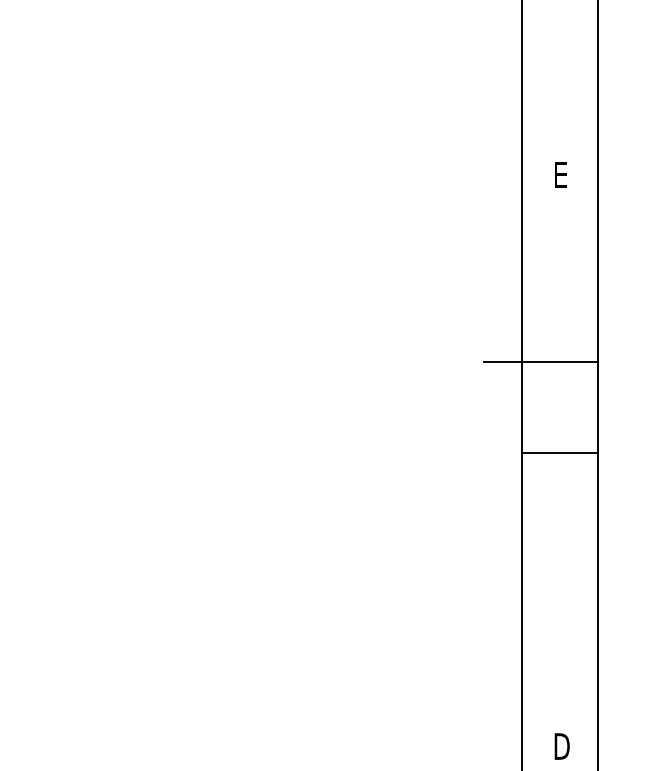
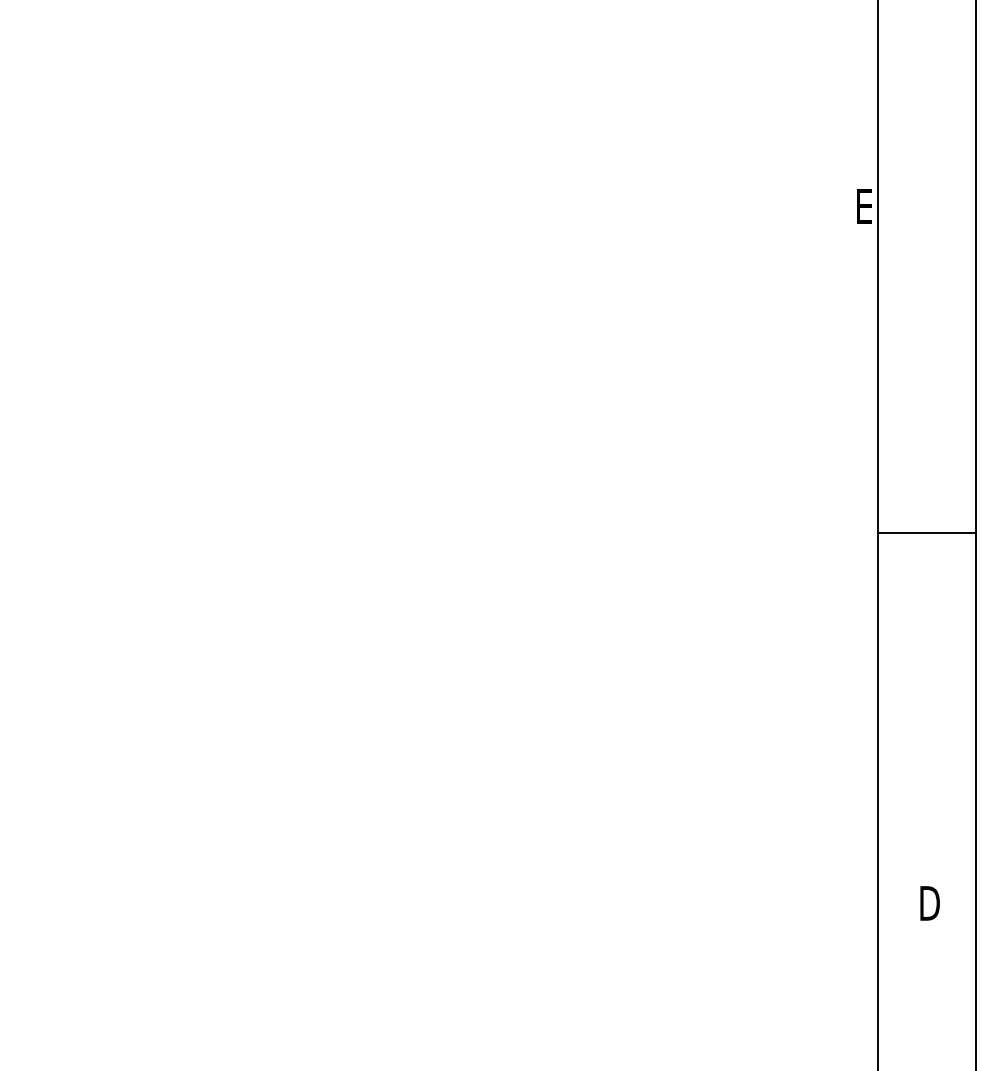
text: (560, 174) -> (864, 206), moved
line: (540, 362) -> (902, 449), removed
line: (559, 453) -> (926, 532), moved
text: (561, 746) -> (929, 903), moved

